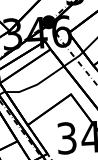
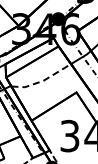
line: (37, 84) -> (43, 80), solid -> dashed

